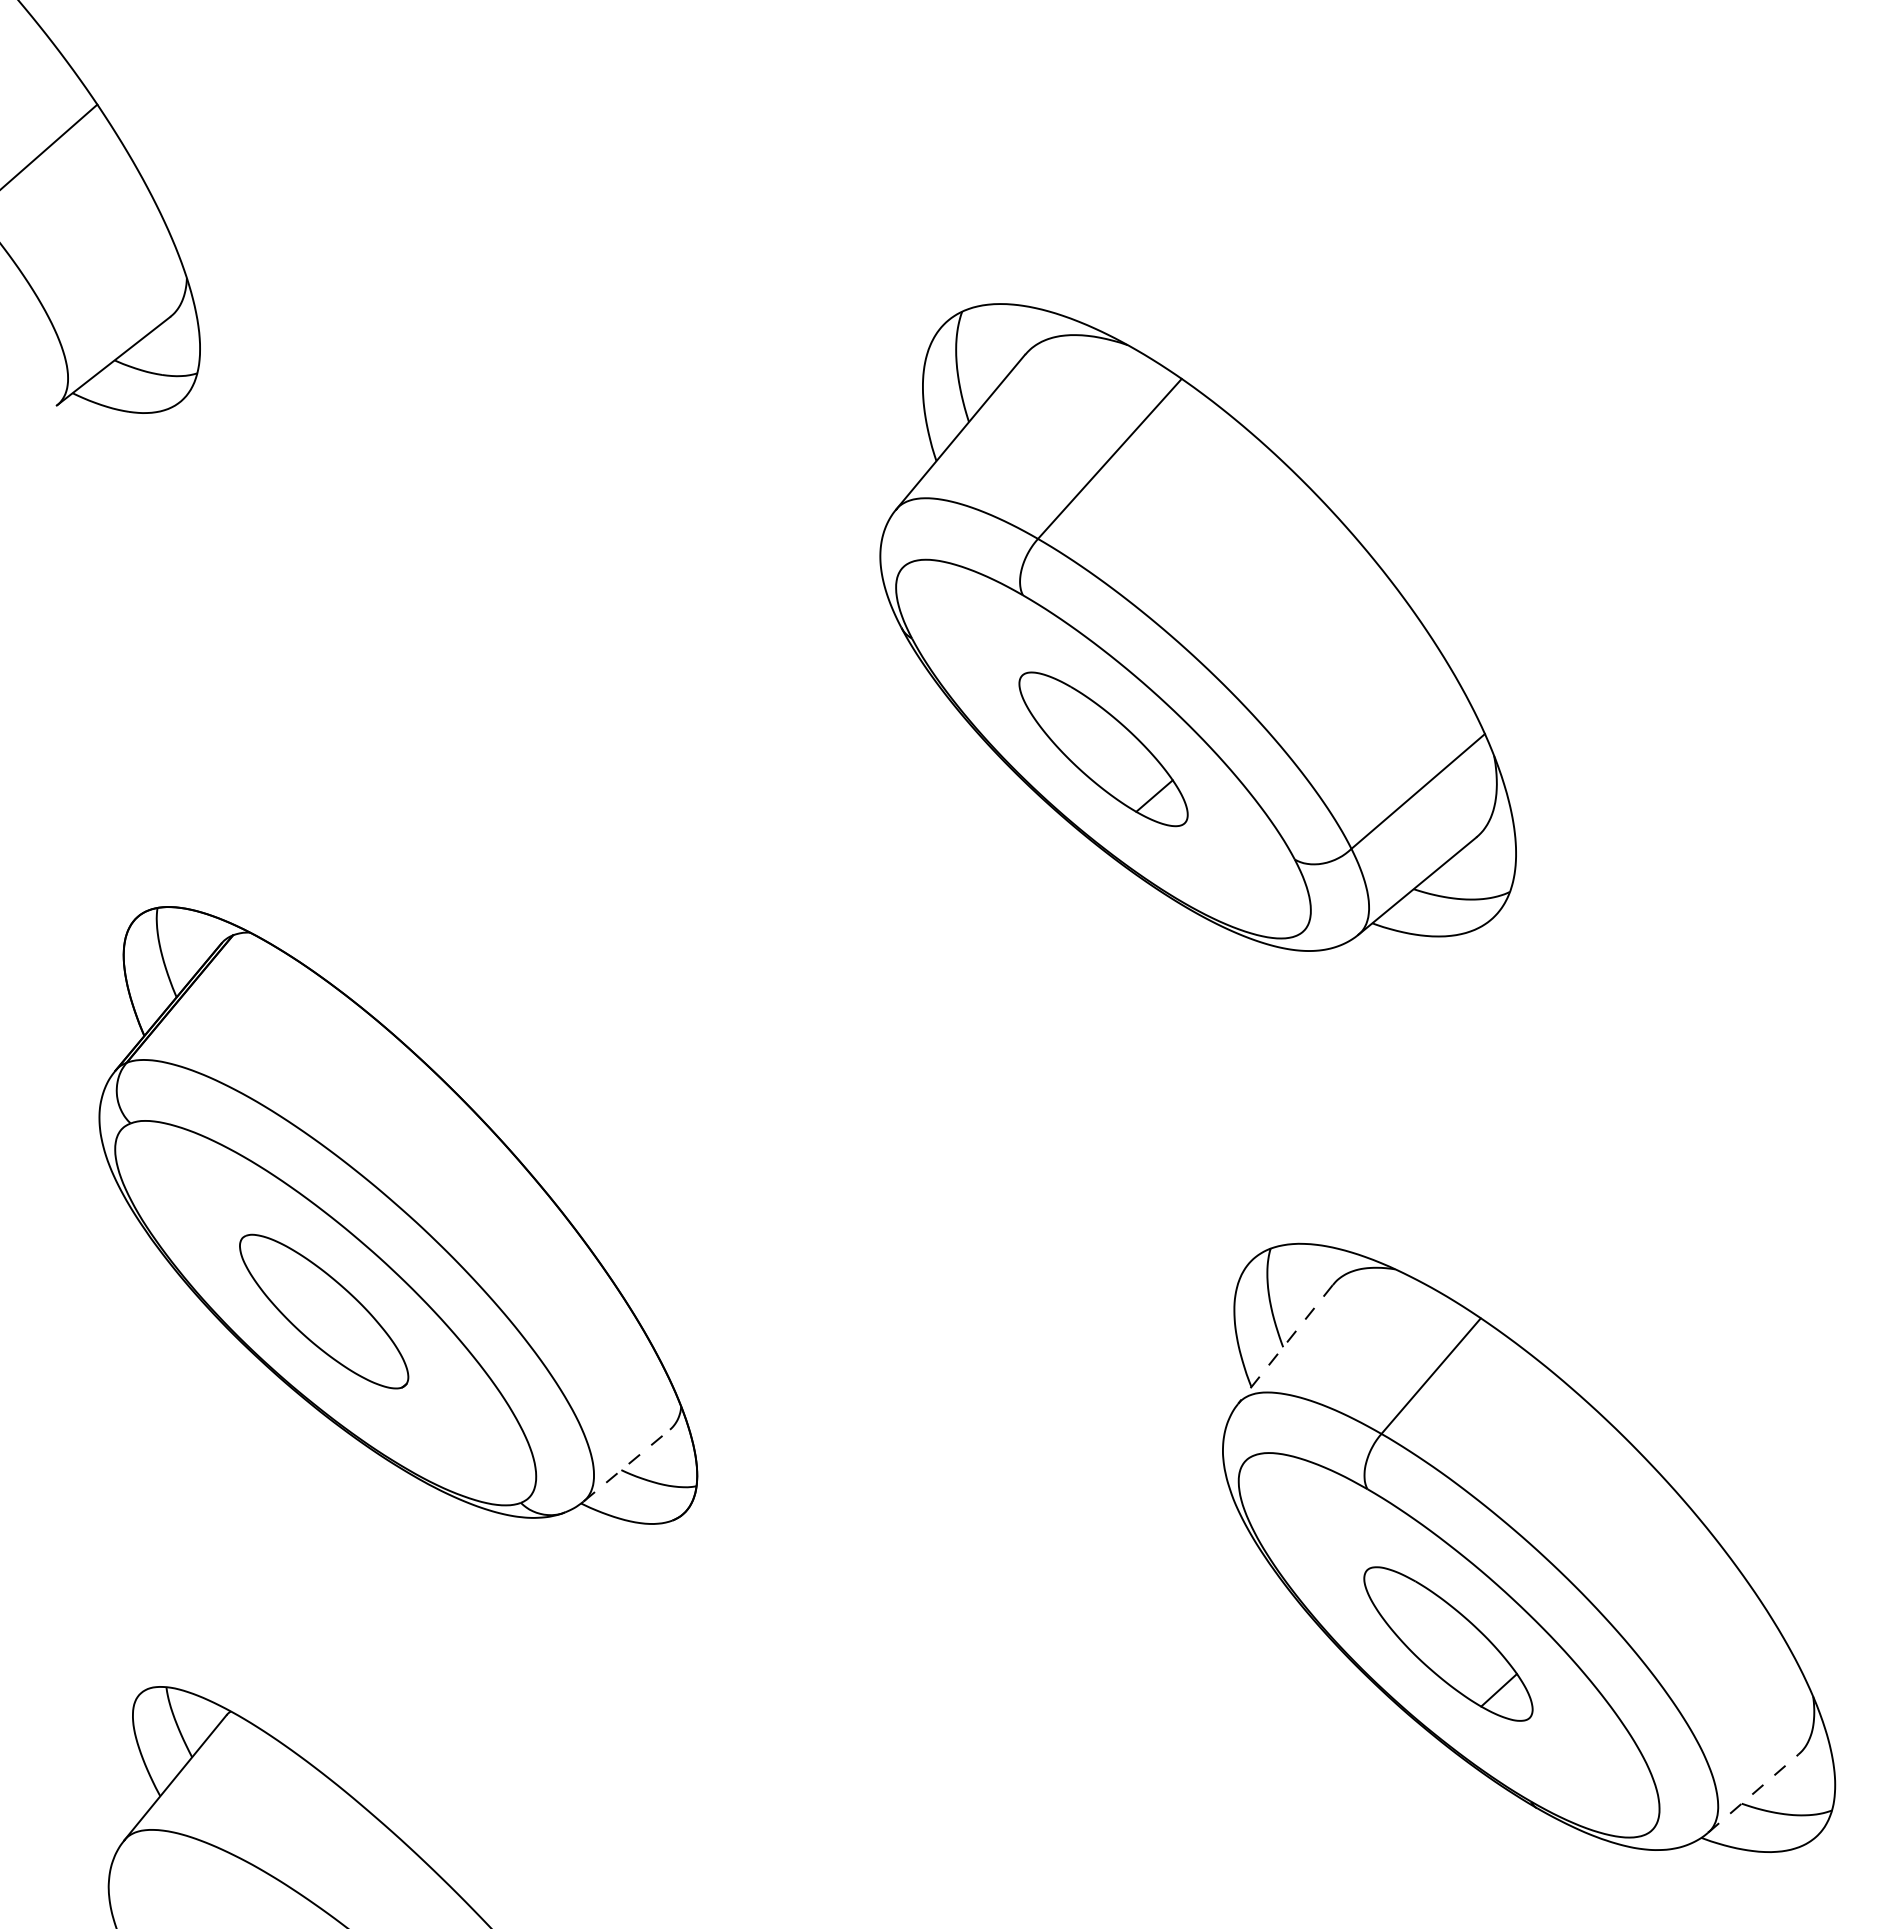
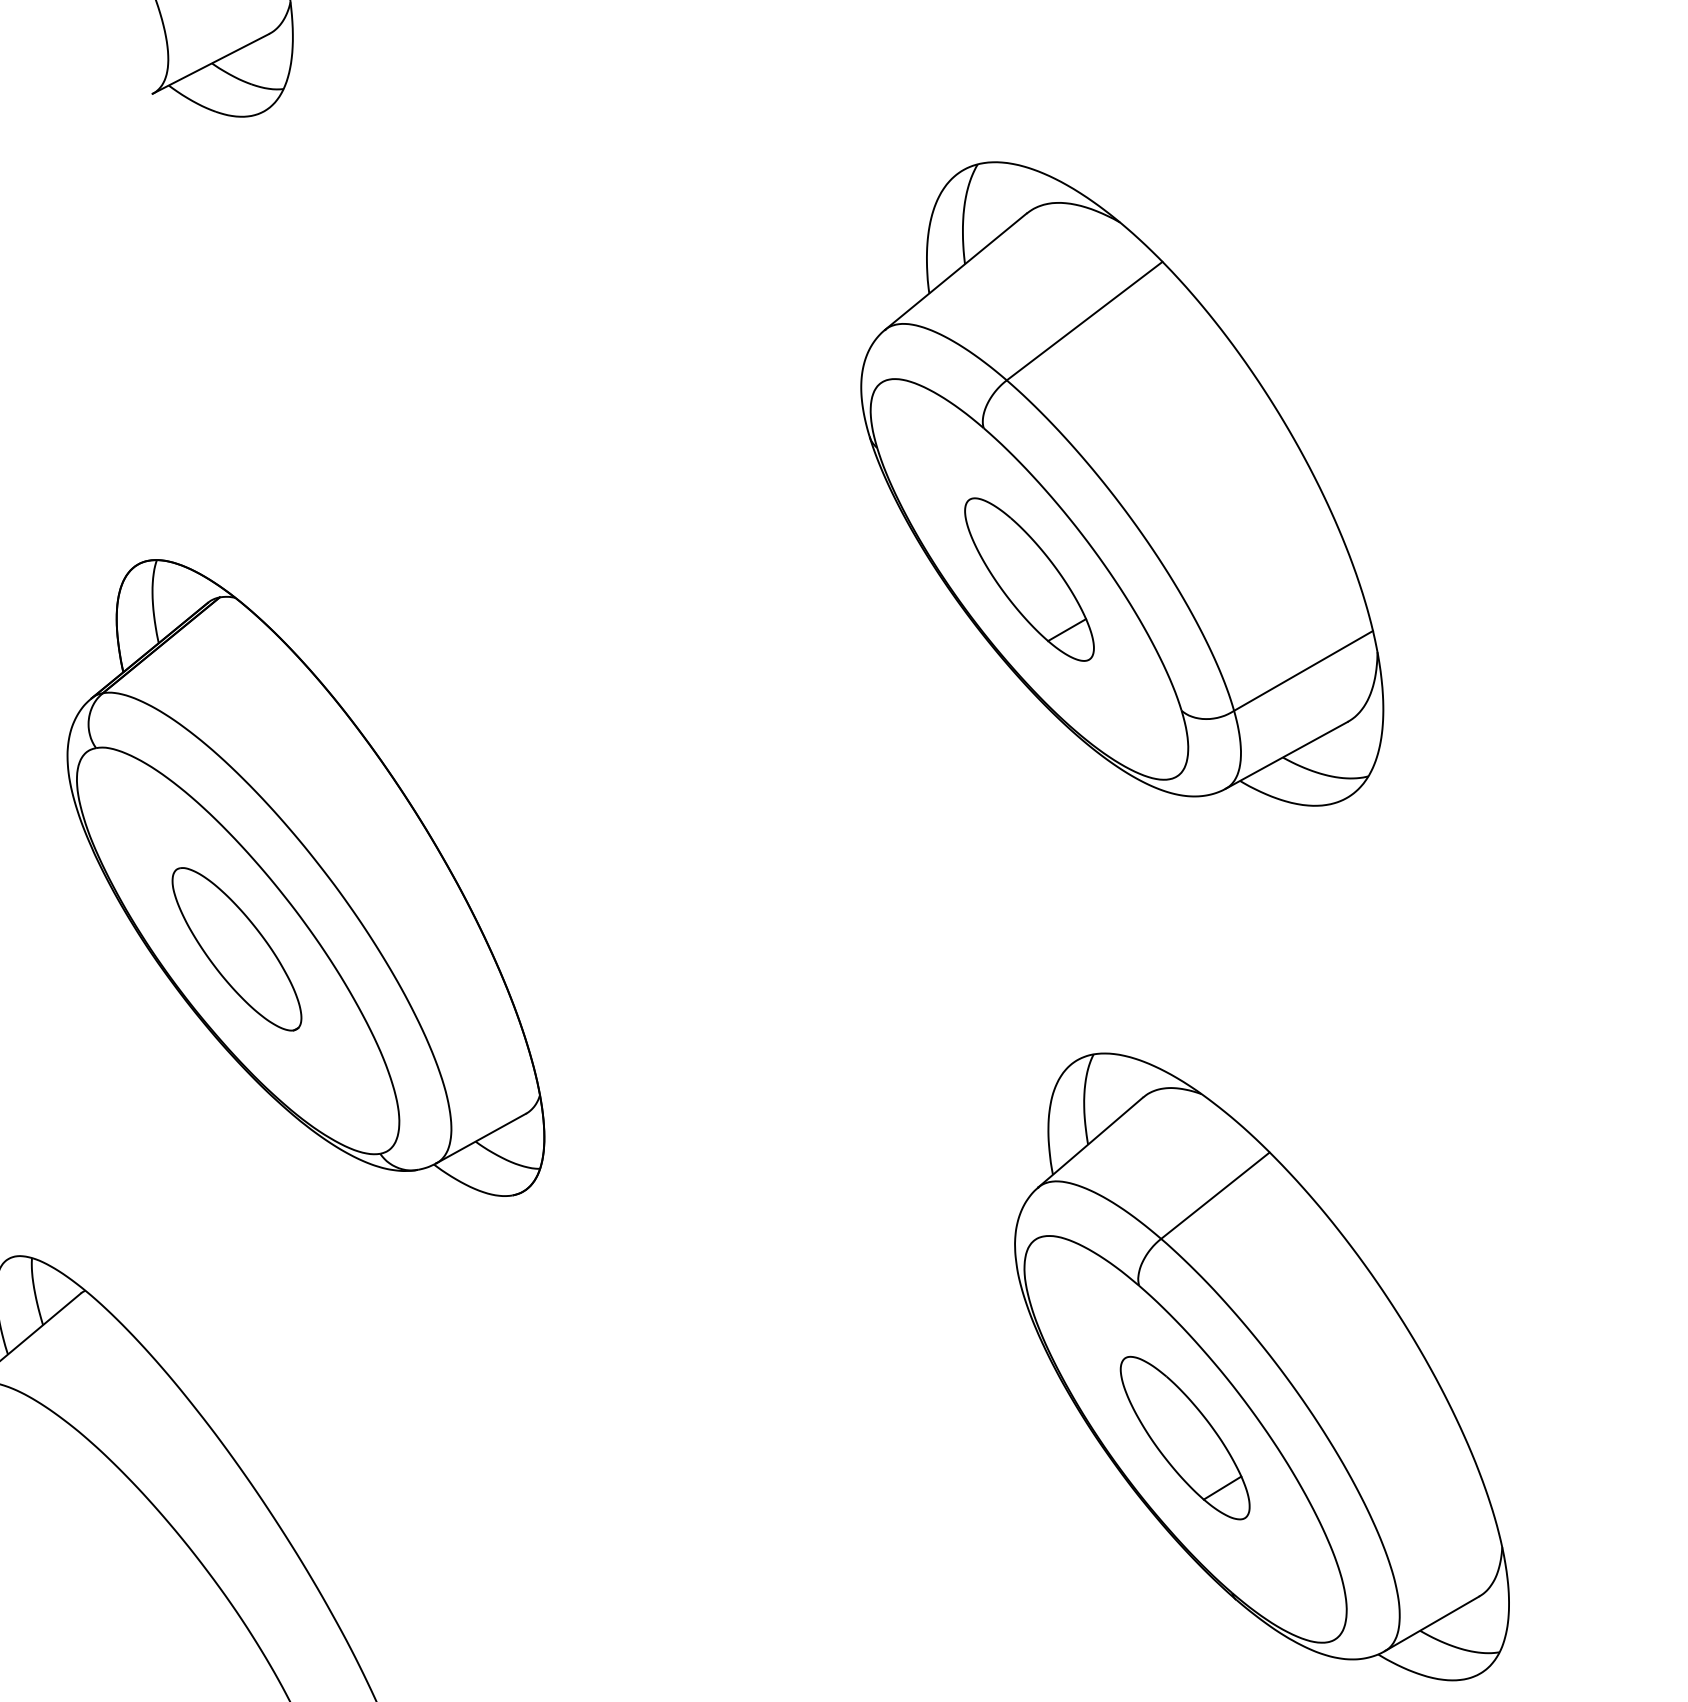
line: (1285, 1344) -> (1090, 1142), dashed -> solid
line: (627, 1465) -> (481, 1138), dashed -> solid
line: (1753, 1793) -> (1432, 1623), dashed -> solid

